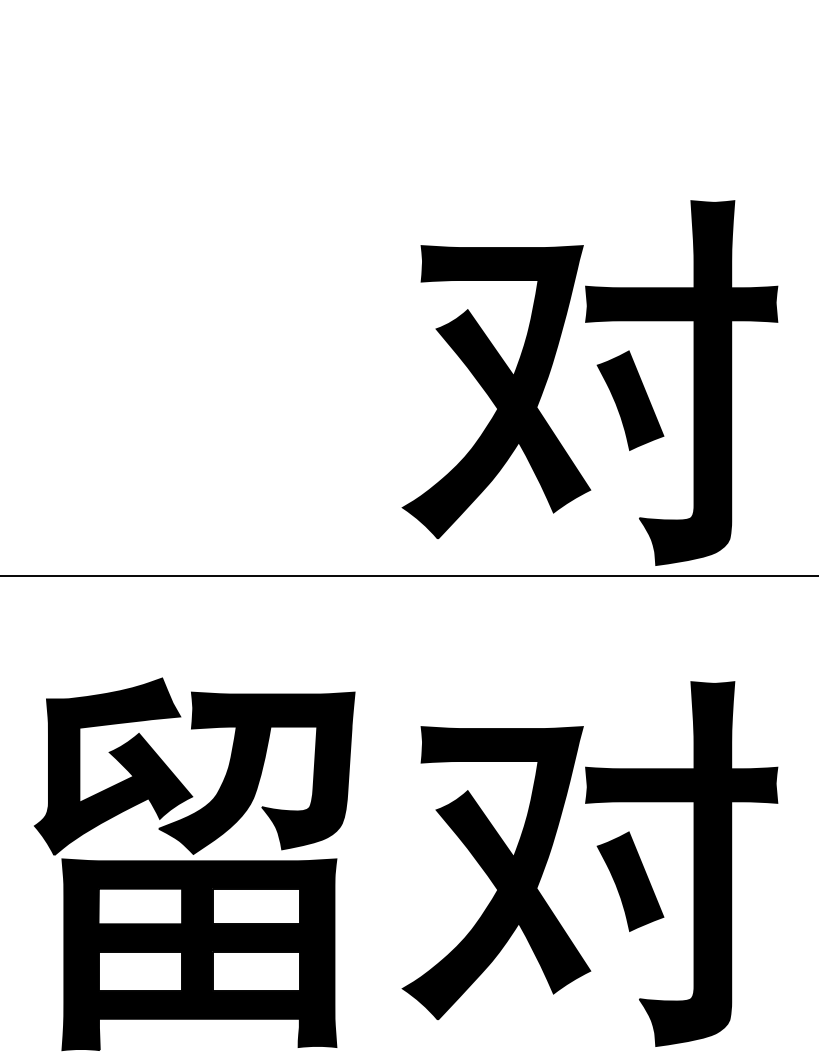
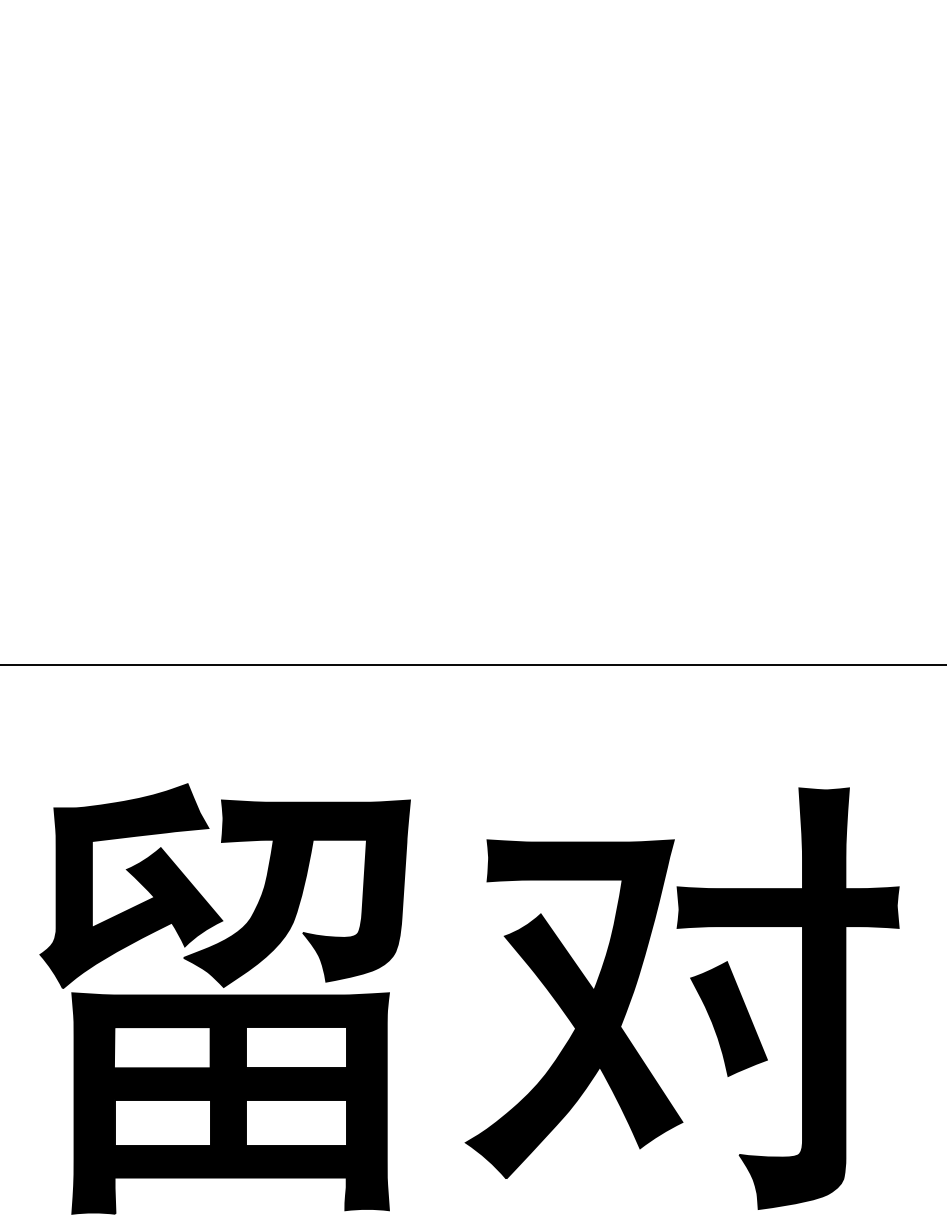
part: (602, 376) -> (696, 435), removed

